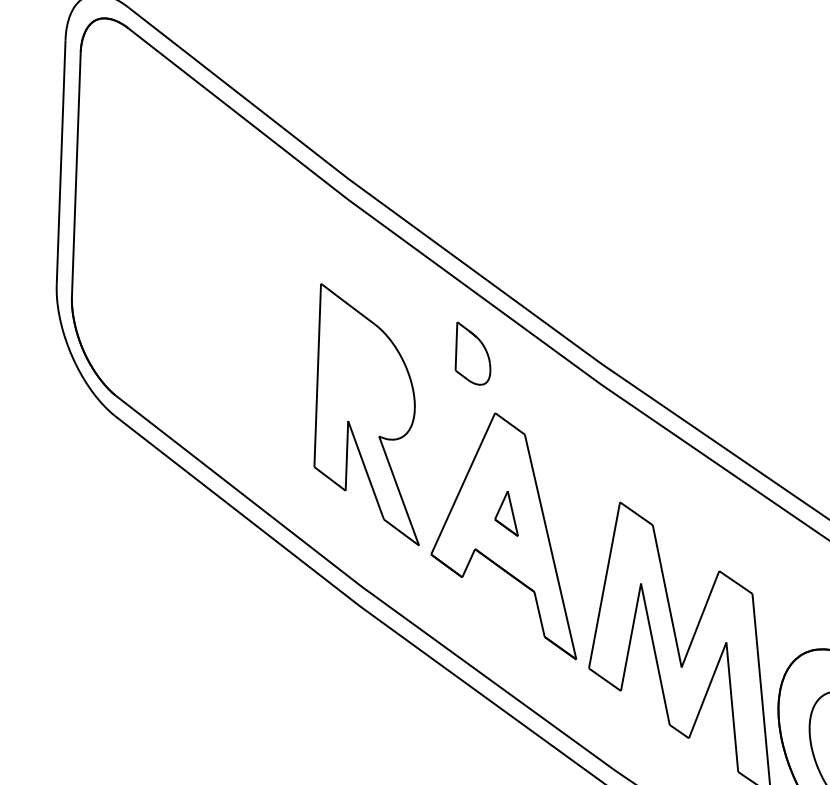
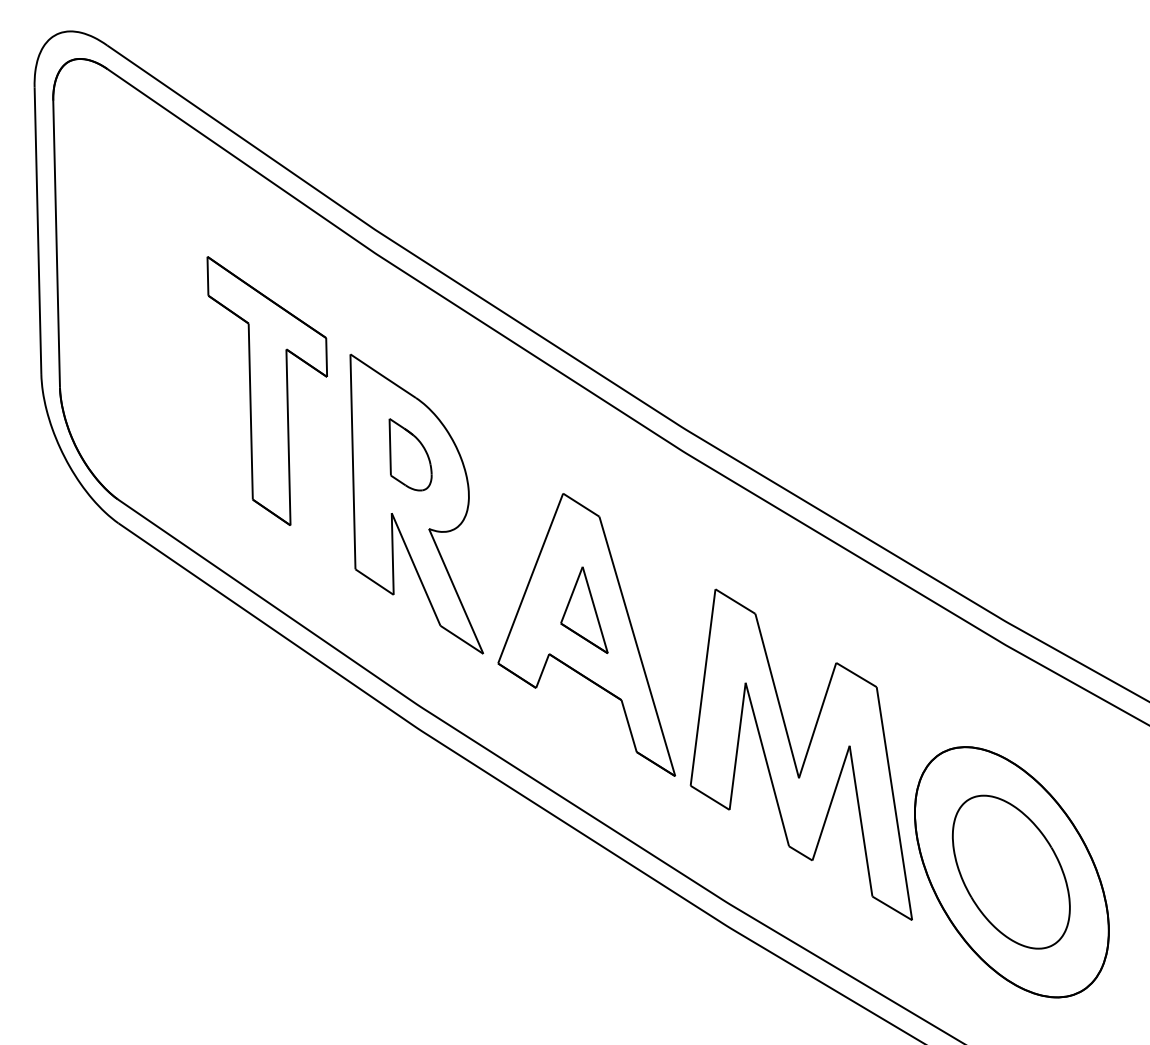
part: (247, 310) -> (266, 390), added
part: (473, 353) -> (410, 454), moved
part: (507, 512) -> (584, 609), size x1.67

